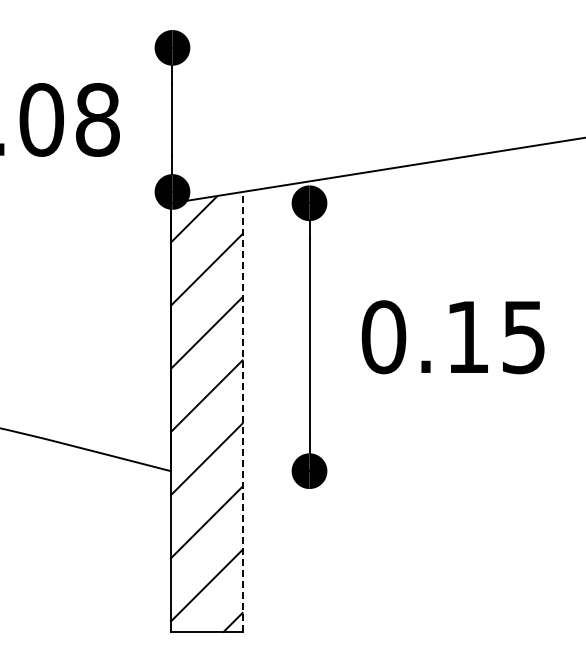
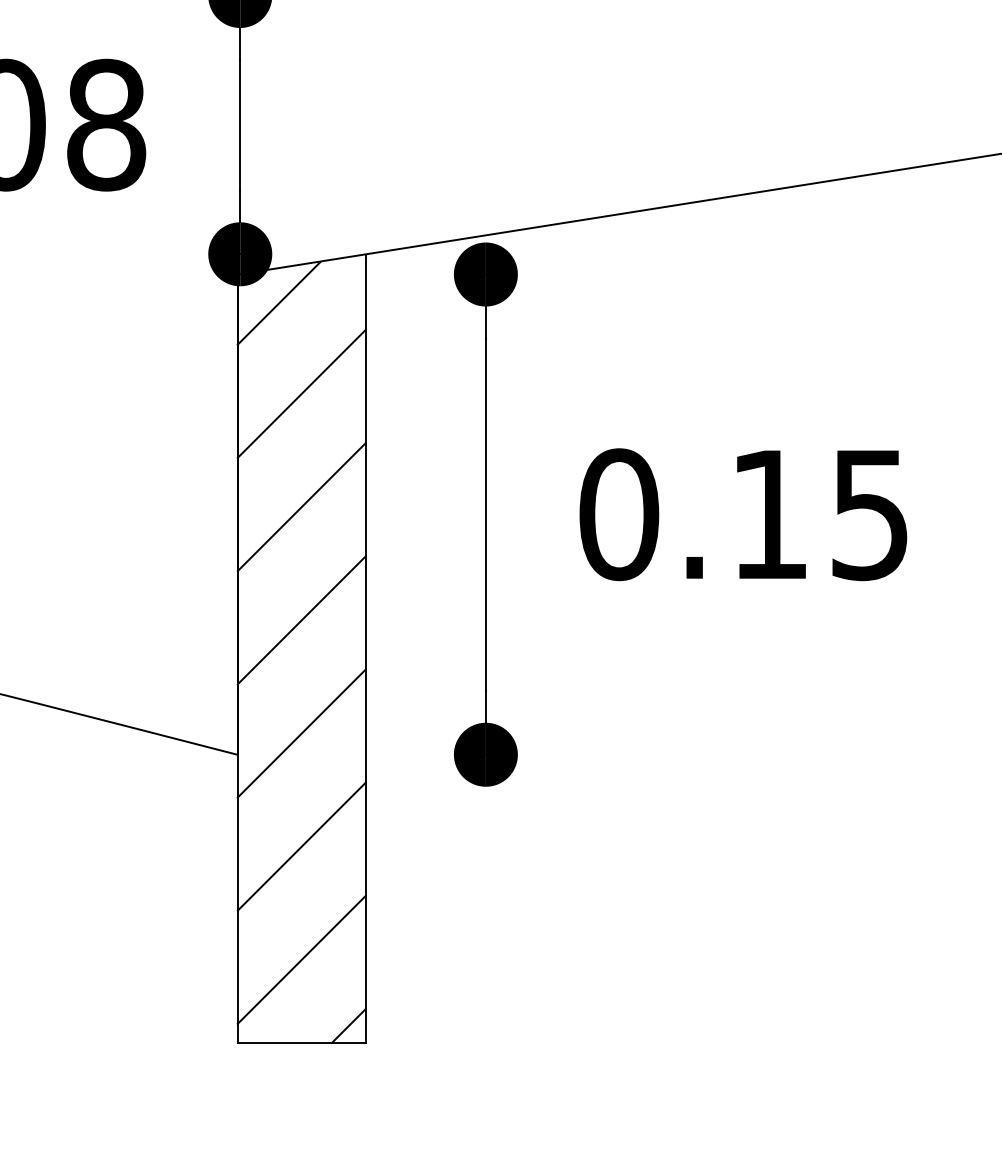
line: (242, 412) -> (365, 649), dashed -> solid

